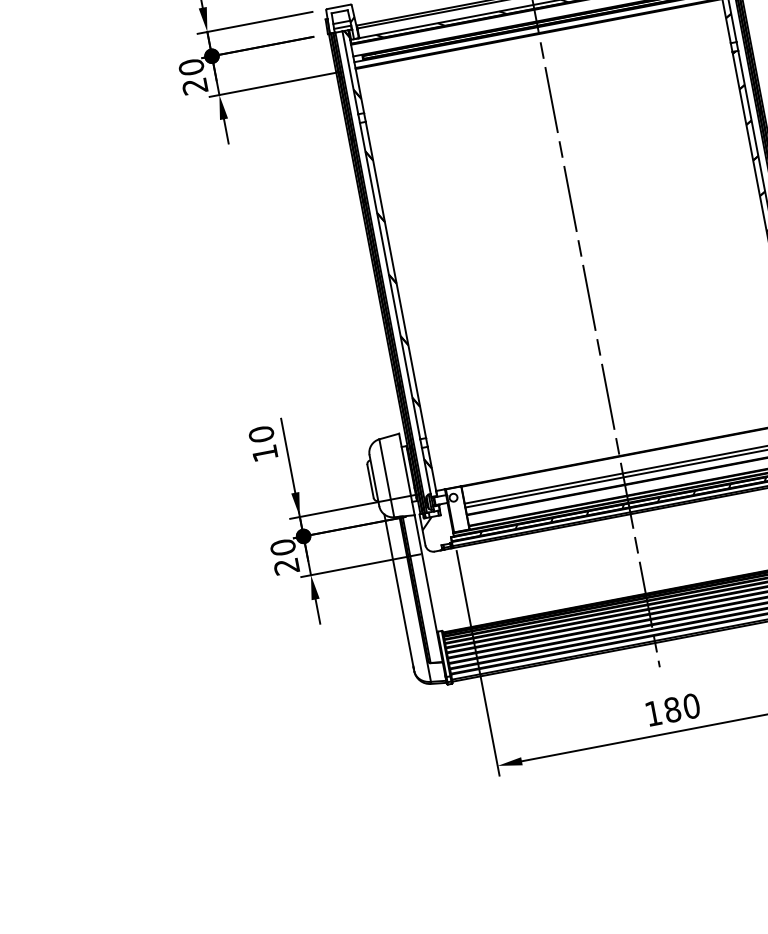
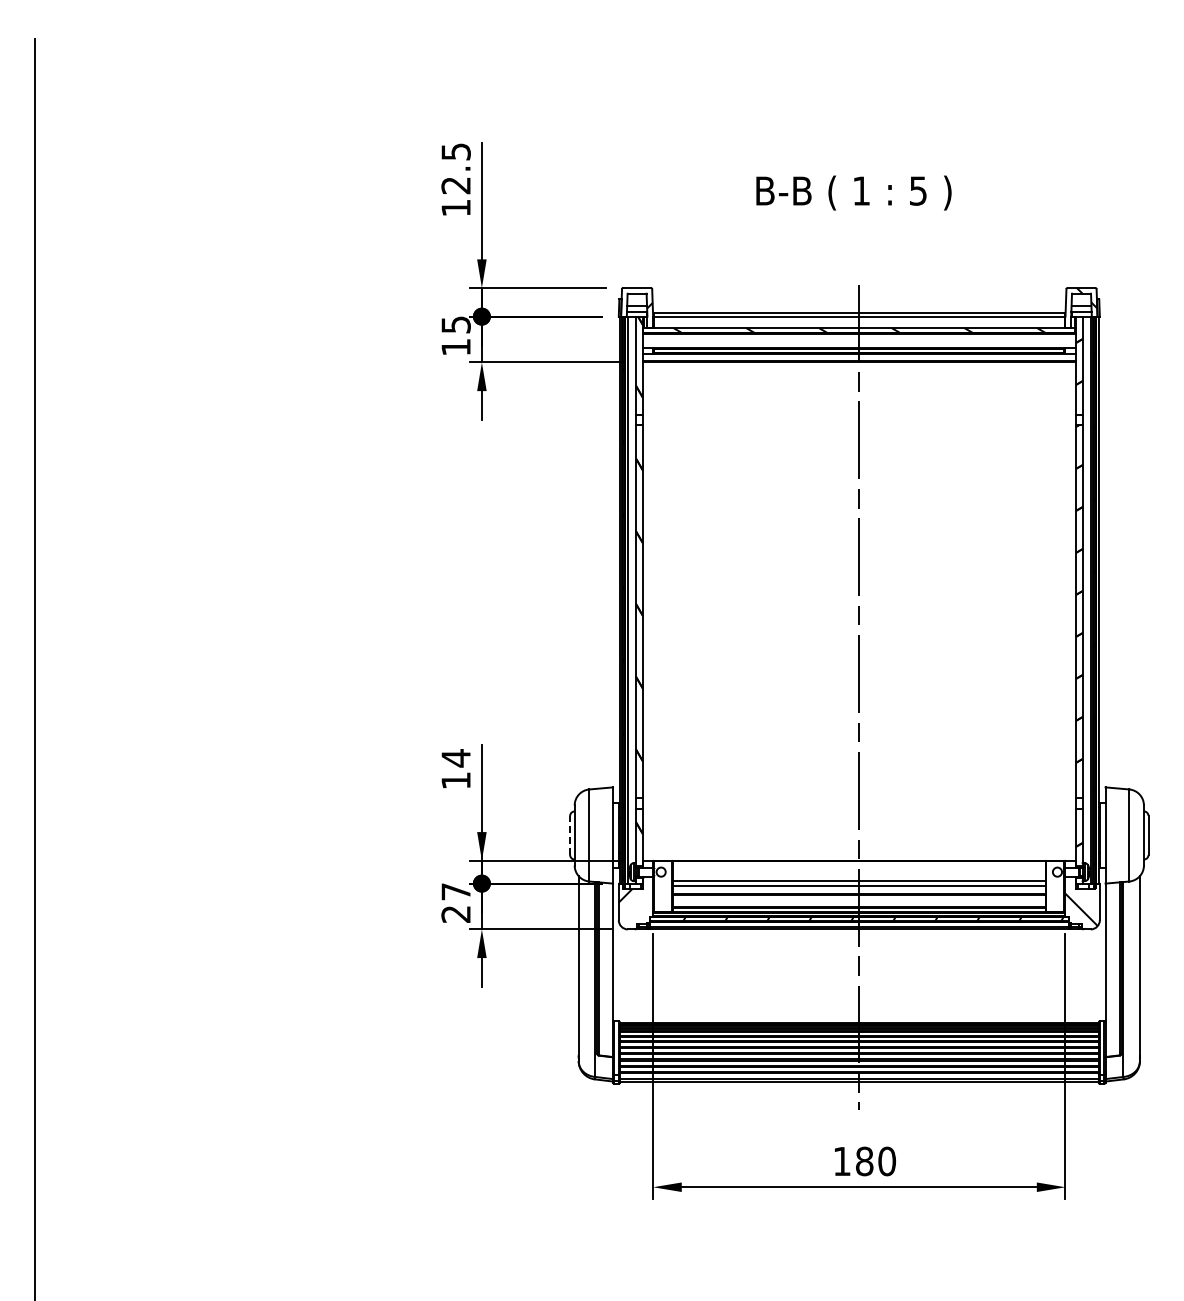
text: (192, 76) -> (455, 335), 20 -> 15
text: (261, 434) -> (455, 758), 10 -> 14
line: (370, 481) -> (570, 835), solid -> dashed
text: (282, 547) -> (455, 891), 20 -> 27

